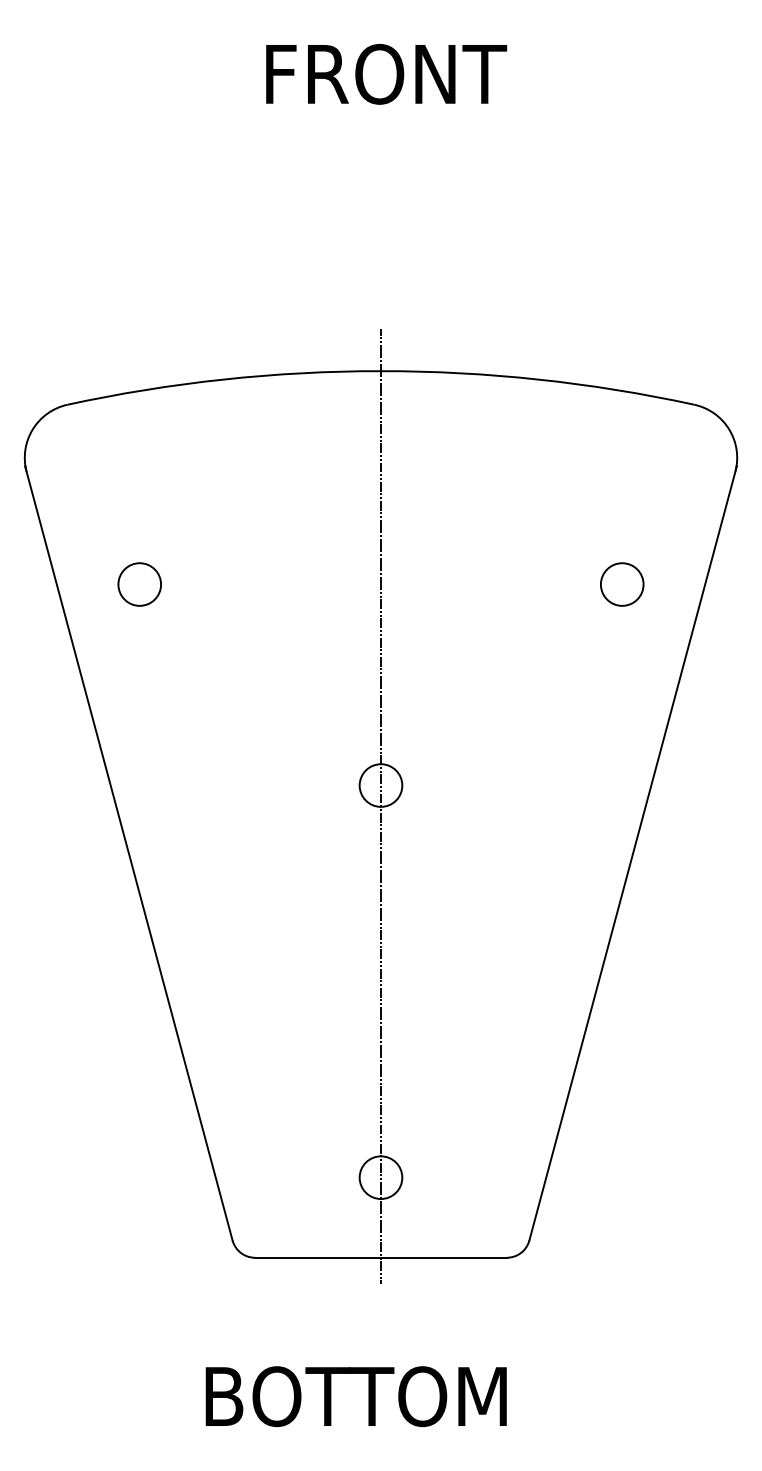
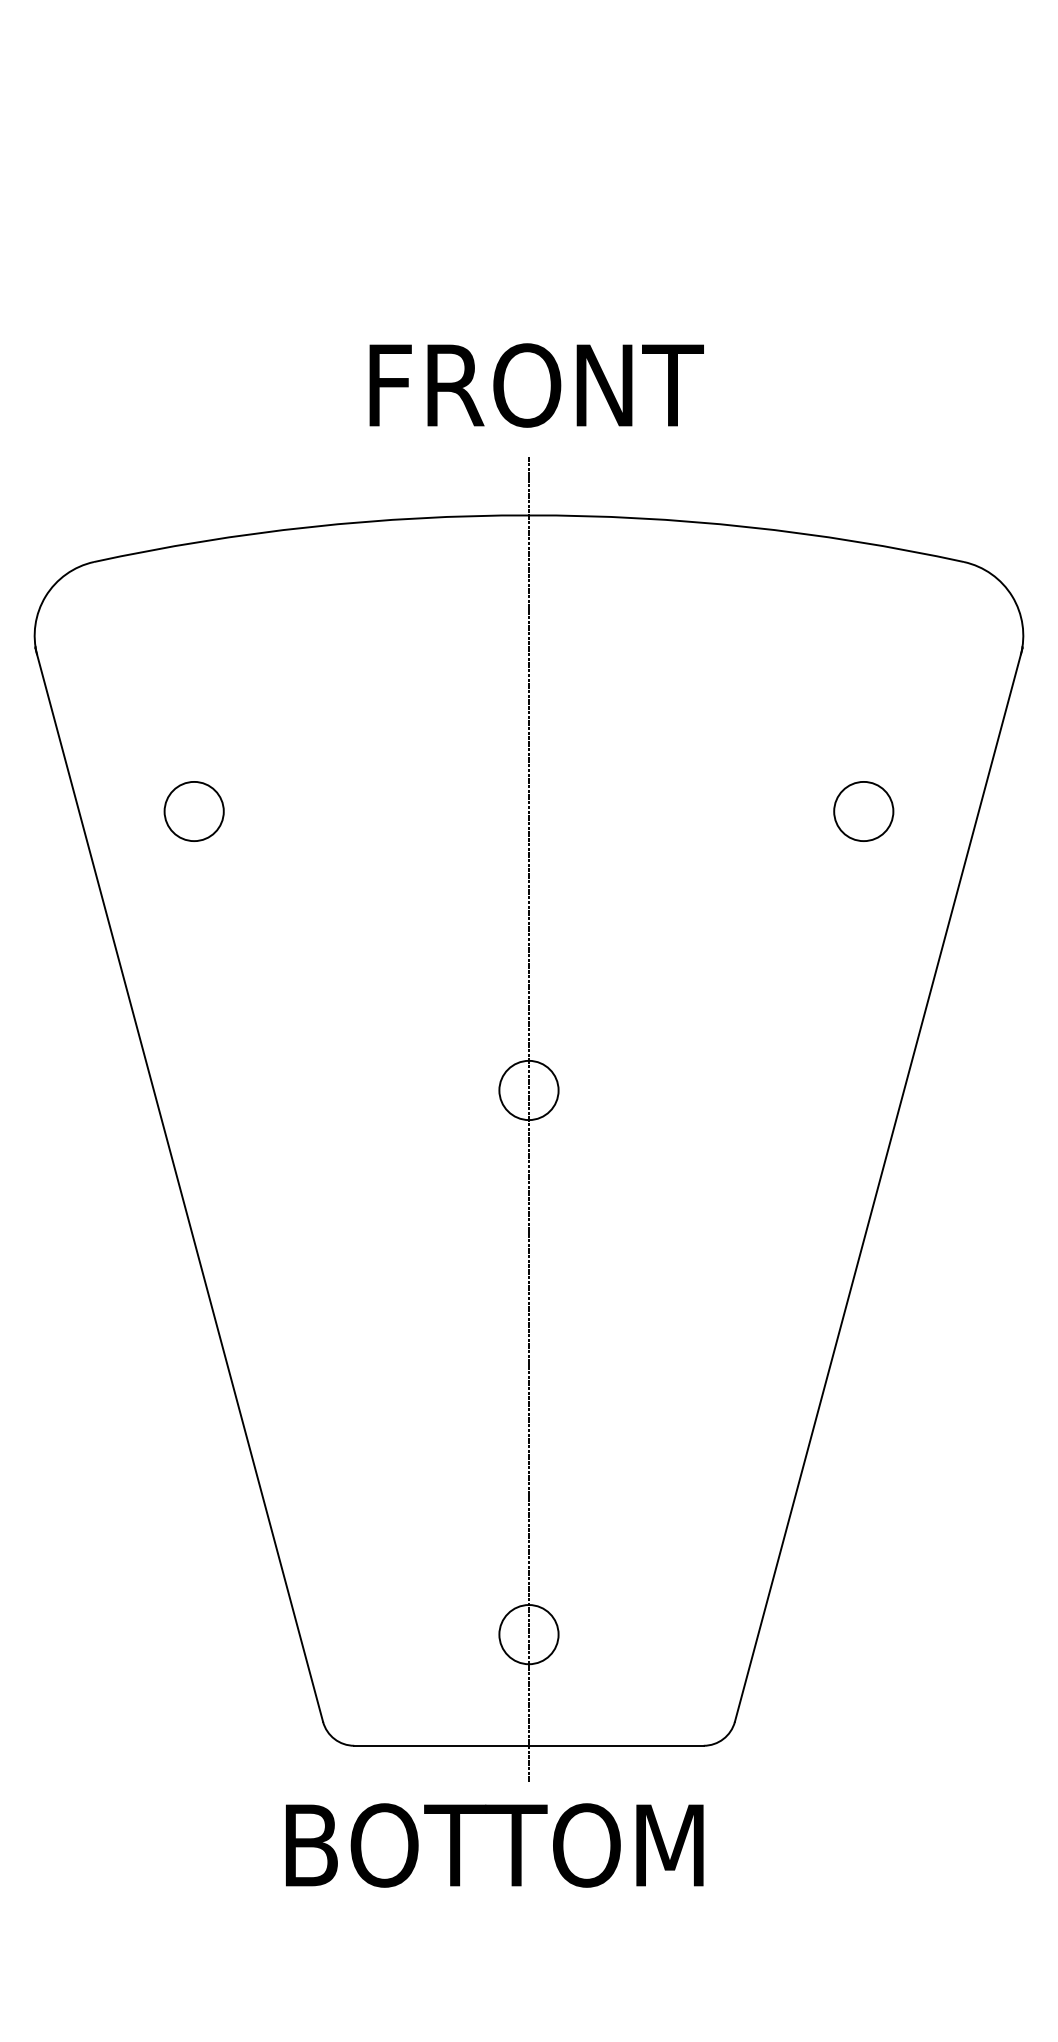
text: (386, 74) -> (536, 385), moved
text: (356, 1396) -> (494, 1845), moved

